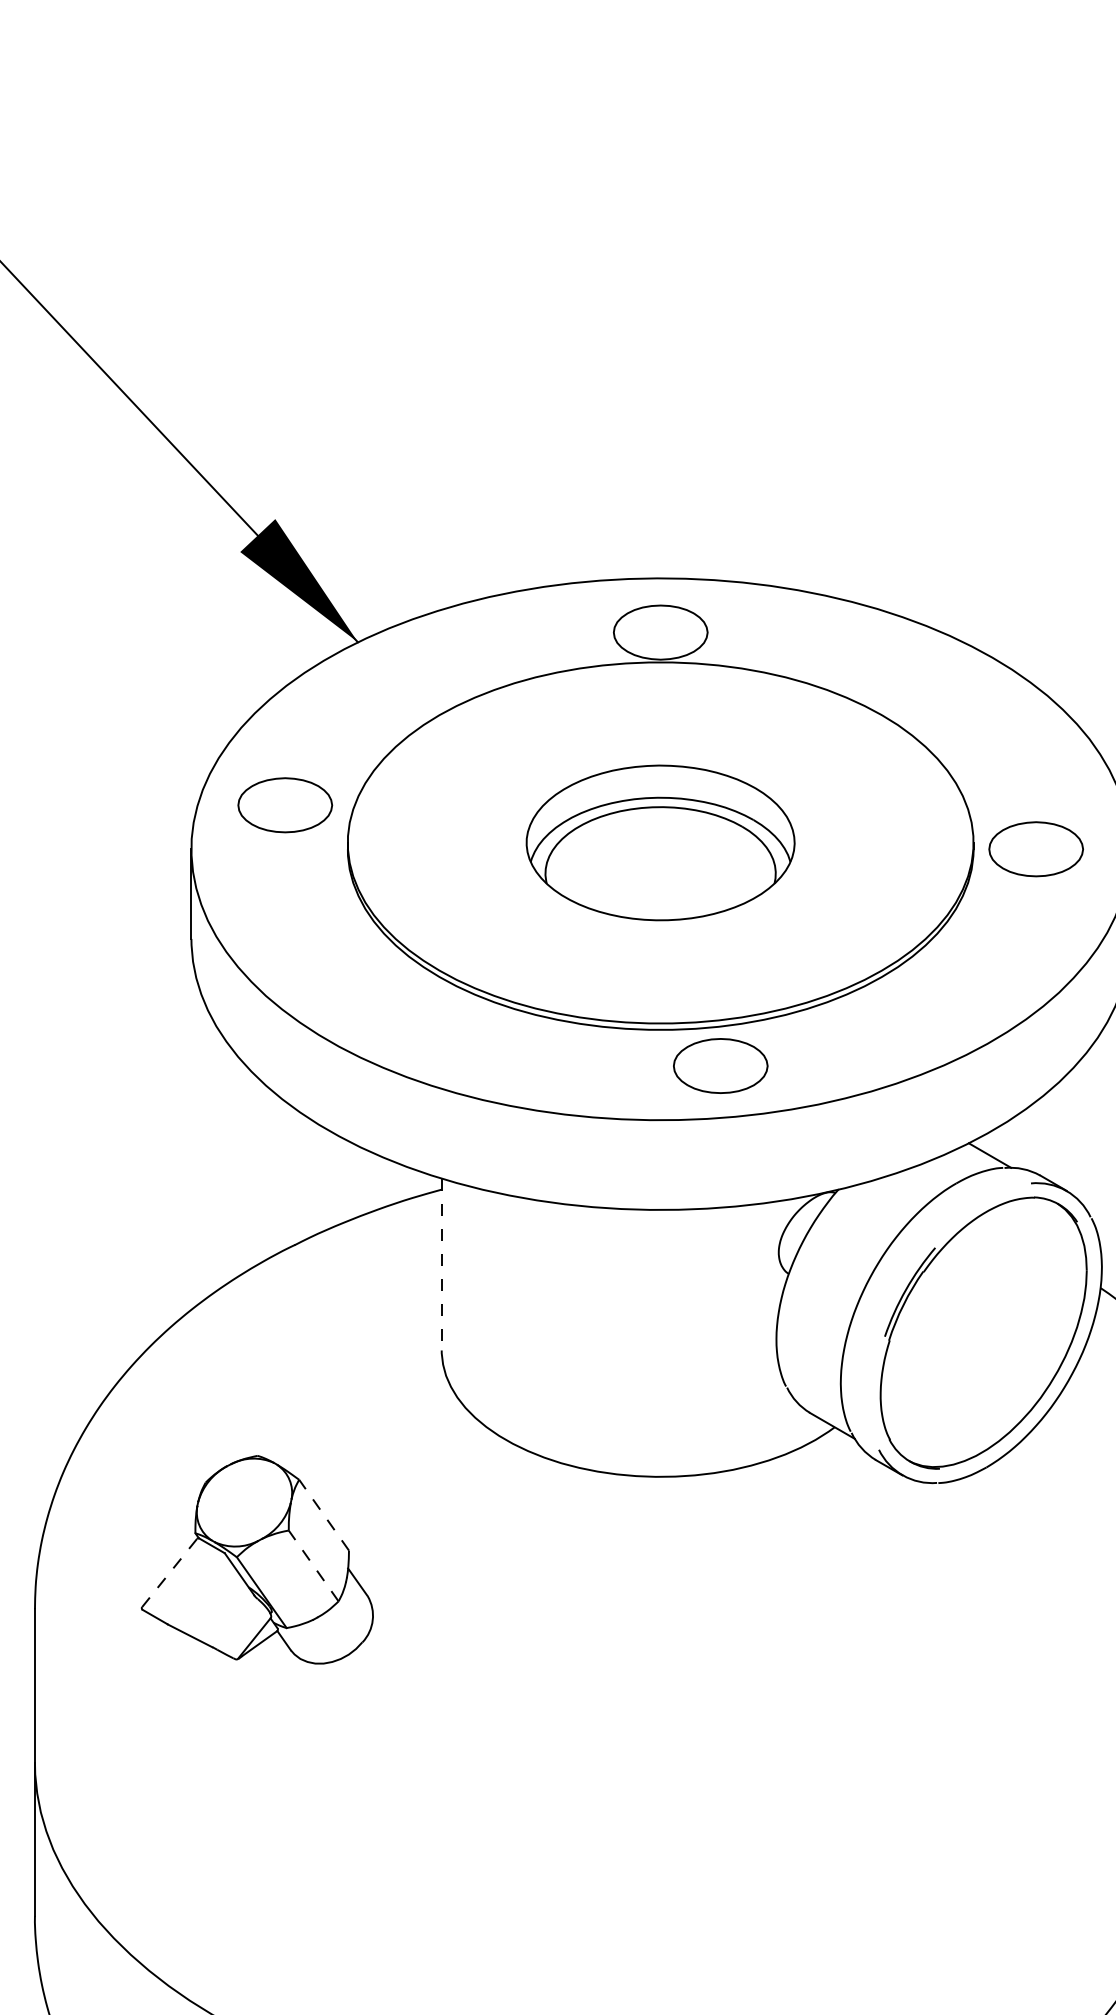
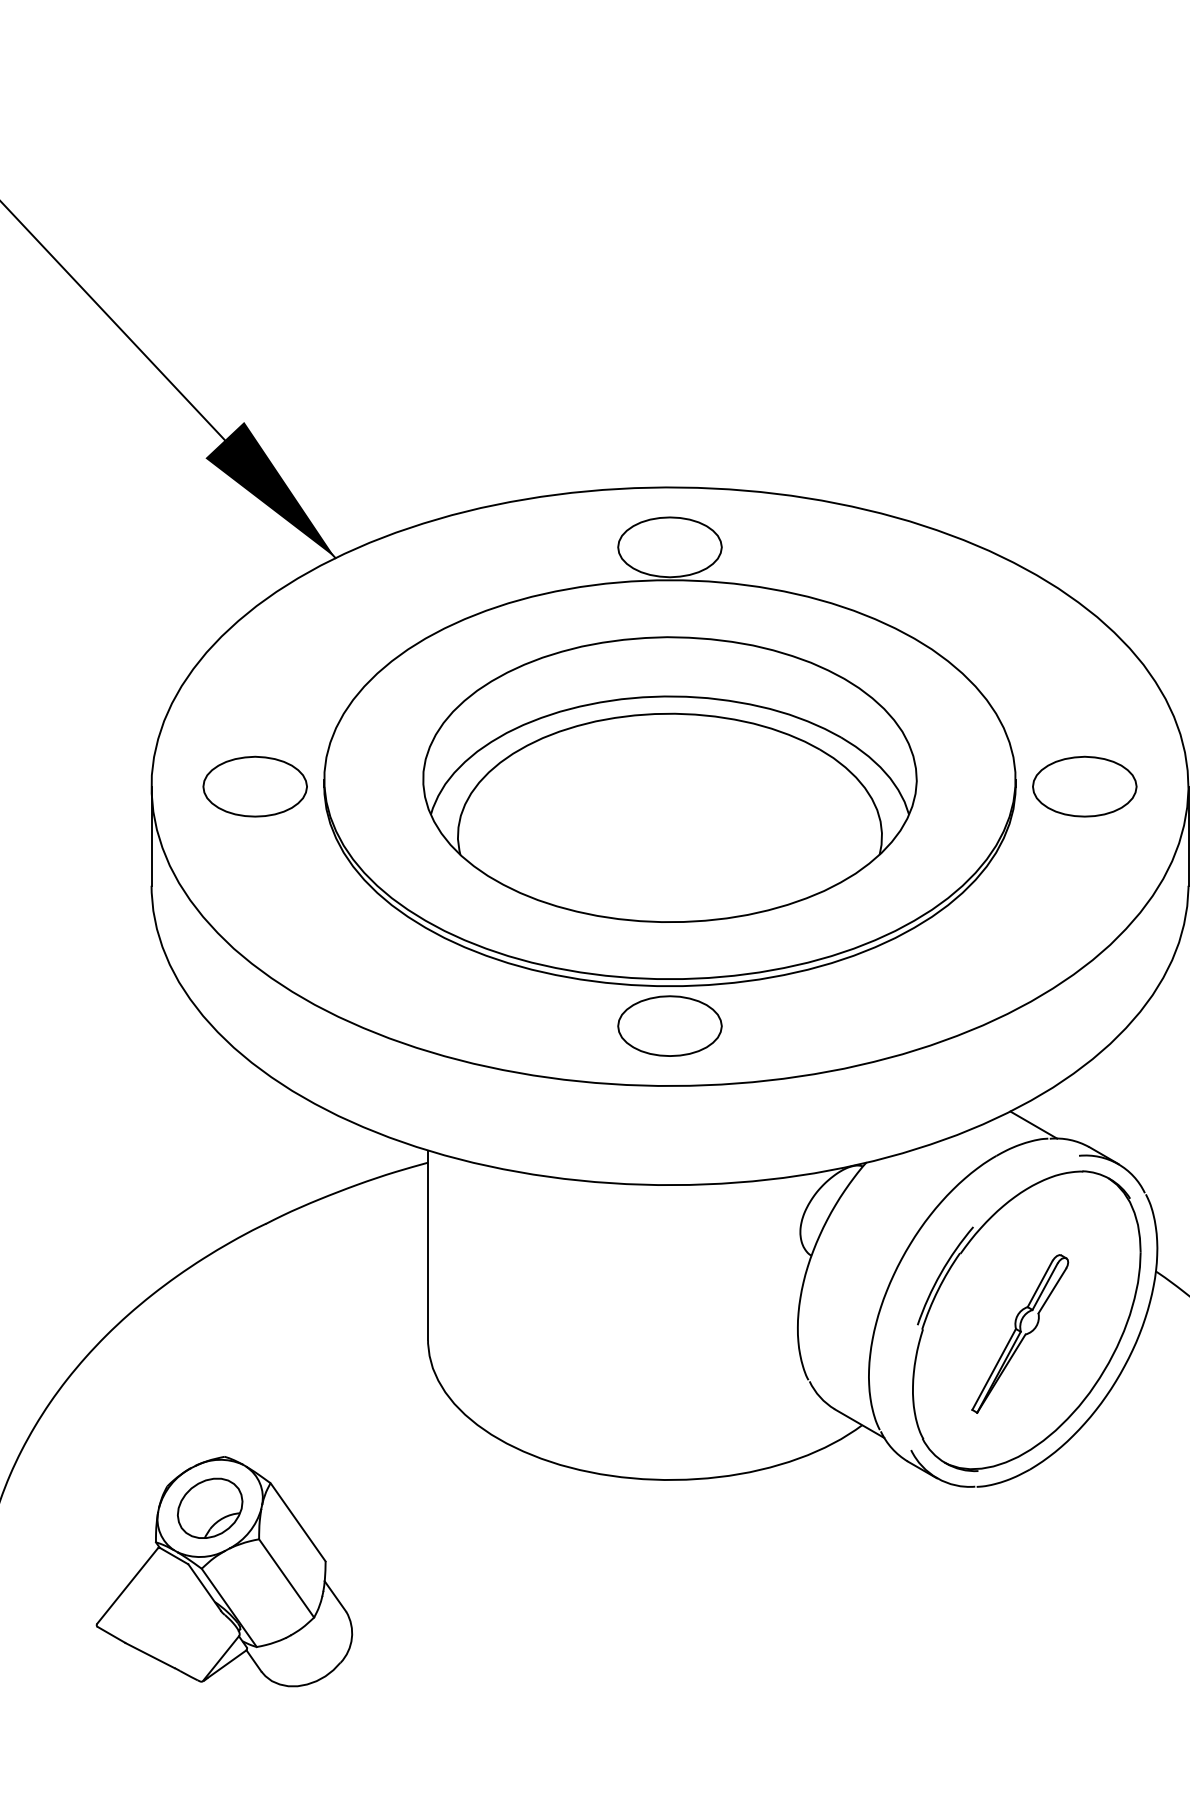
part: (285, 805) -> (255, 786), moved
part: (660, 842) -> (669, 779), size x1.67
part: (720, 1065) -> (669, 1025), moved
line: (441, 1264) -> (427, 1245), dashed -> solid
part: (977, 1344) -> (1019, 1333), added
part: (244, 1502) -> (210, 1508), added
line: (323, 1514) -> (297, 1521), dashed -> solid
line: (313, 1565) -> (286, 1577), dashed -> solid
line: (169, 1573) -> (127, 1586), dashed -> solid

